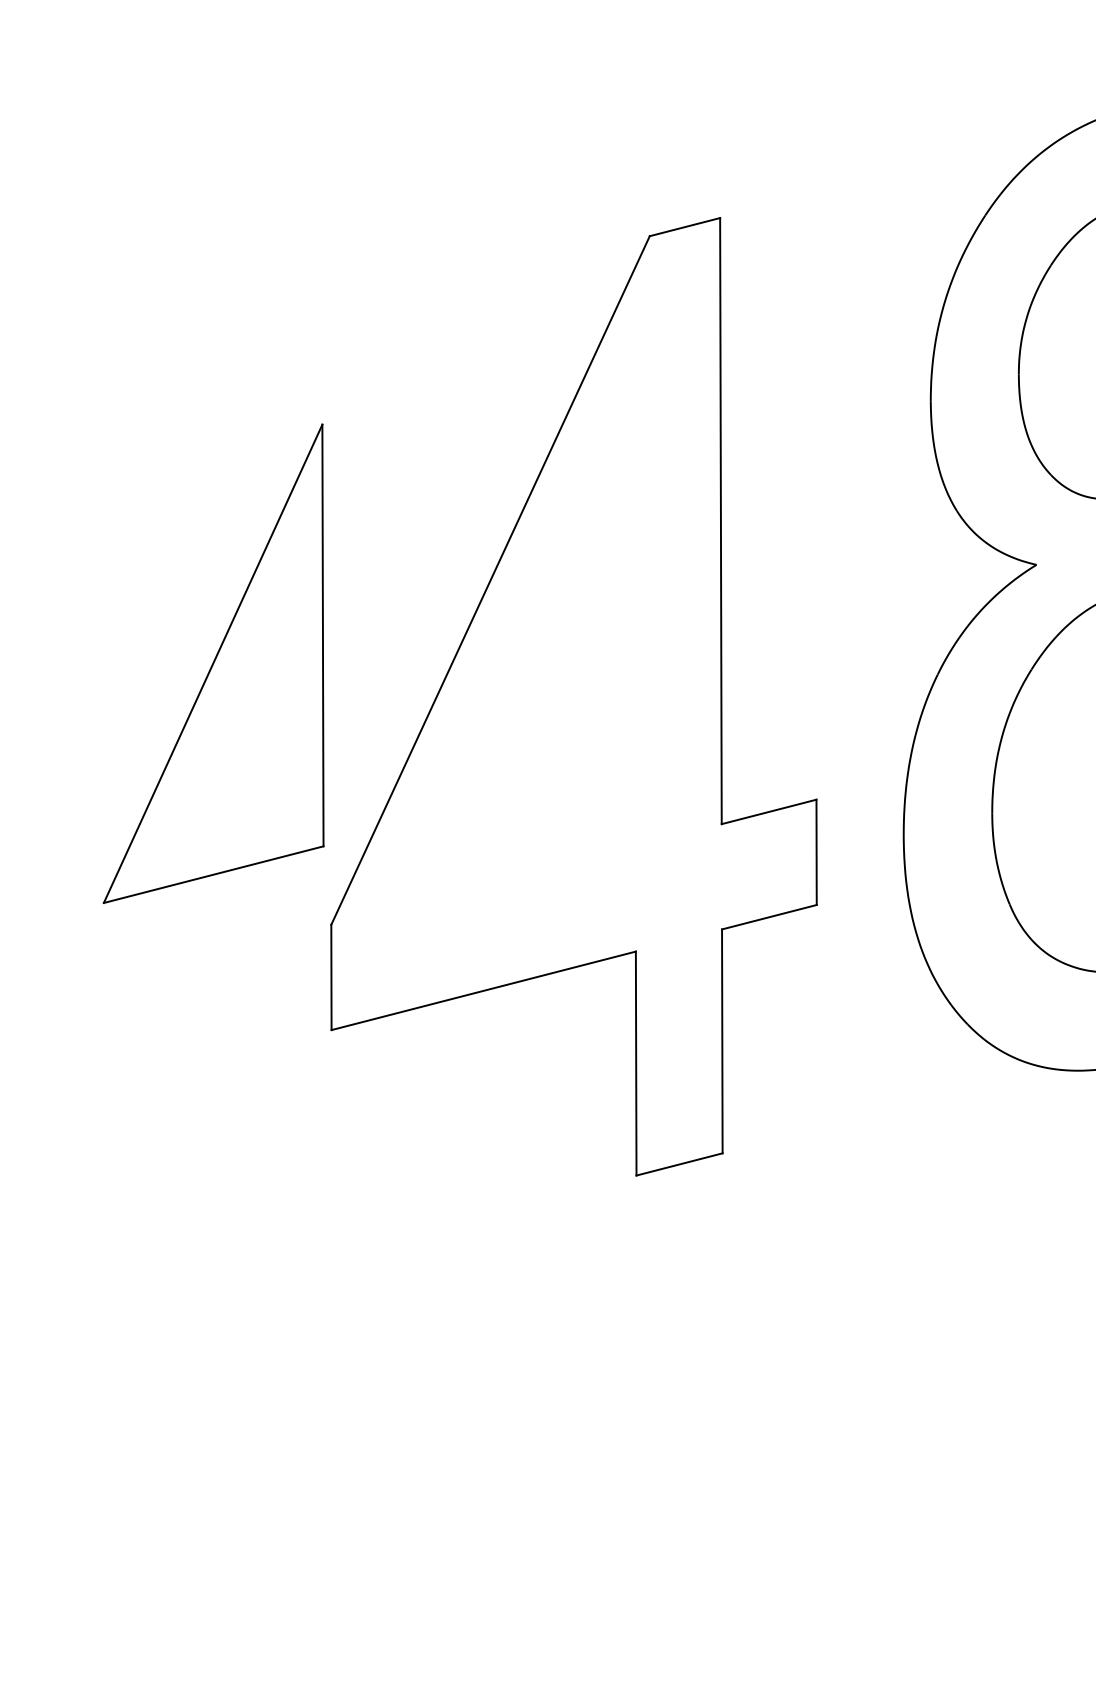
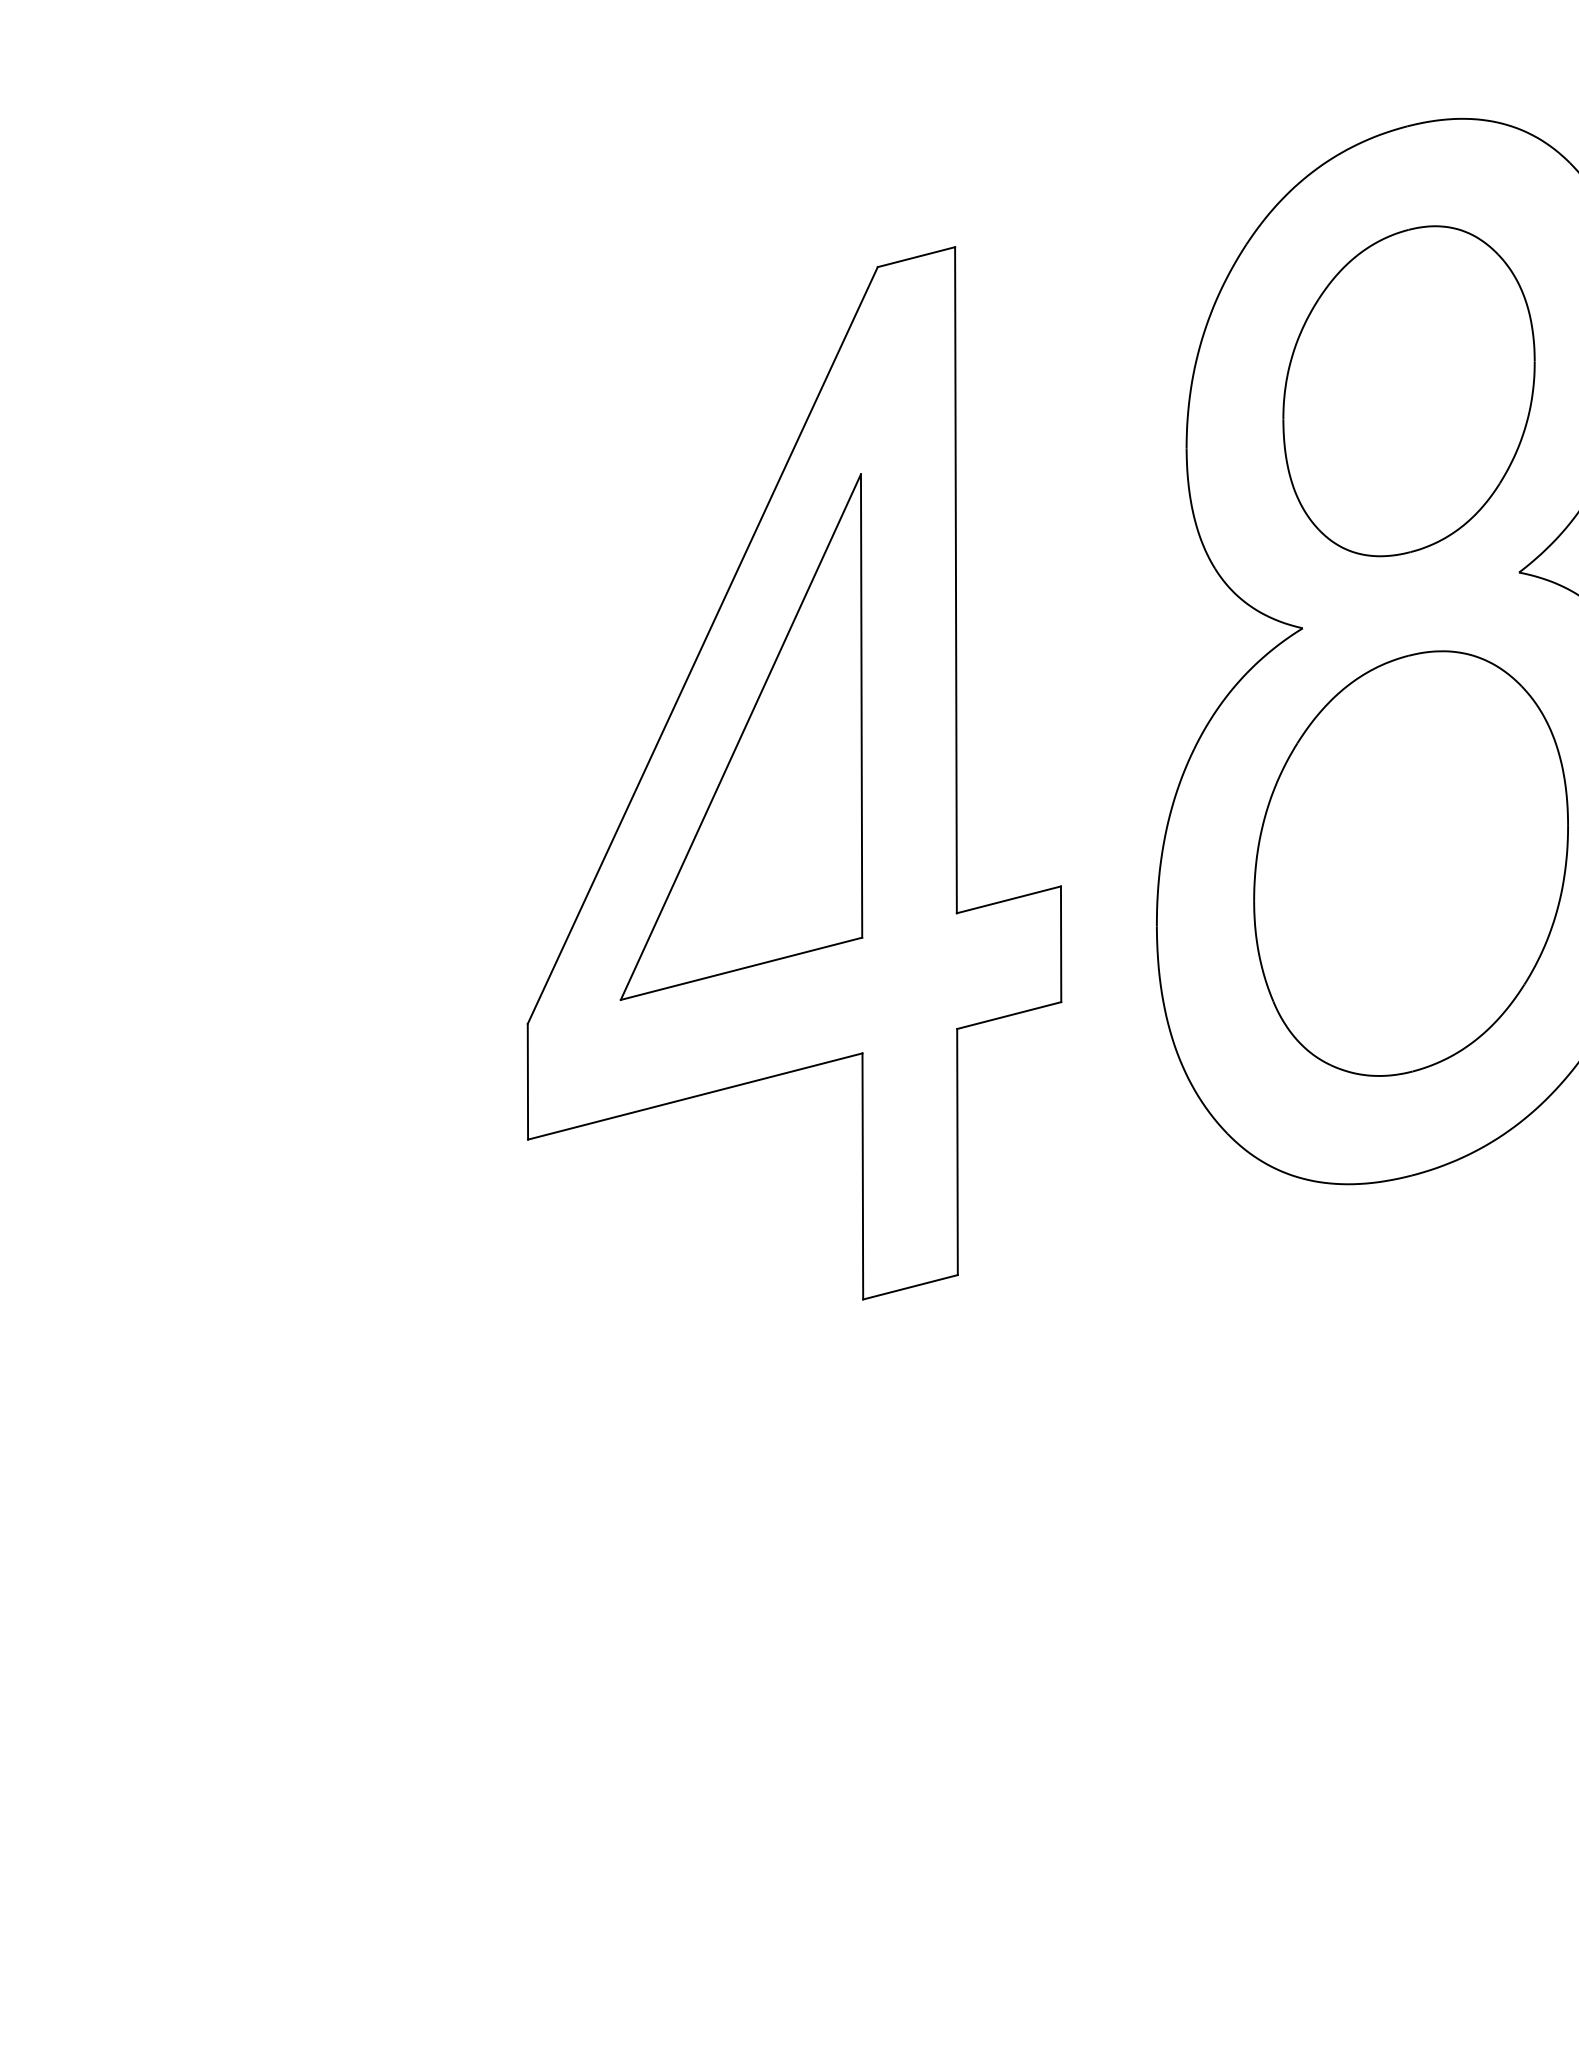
part: (213, 663) -> (741, 736), moved

